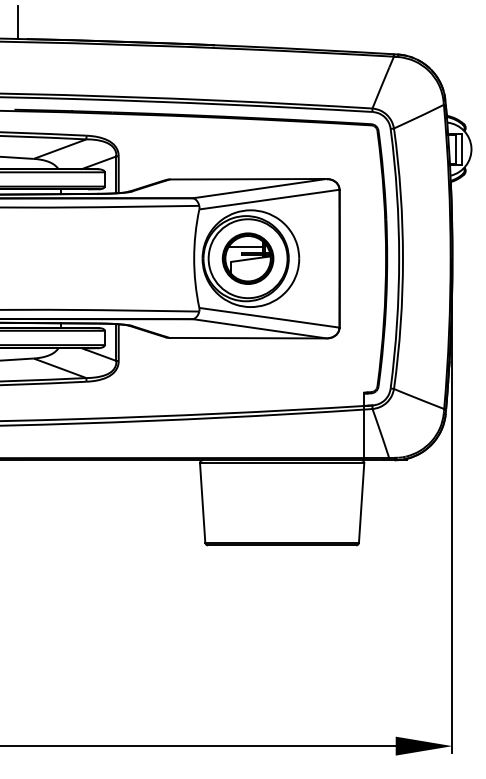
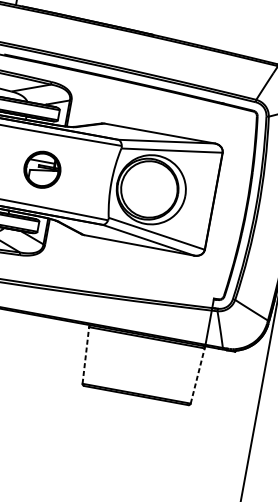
part: (247, 258) -> (42, 169), moved
line: (202, 503) -> (85, 355), solid -> dashed
line: (361, 503) -> (197, 376), solid -> dashed

